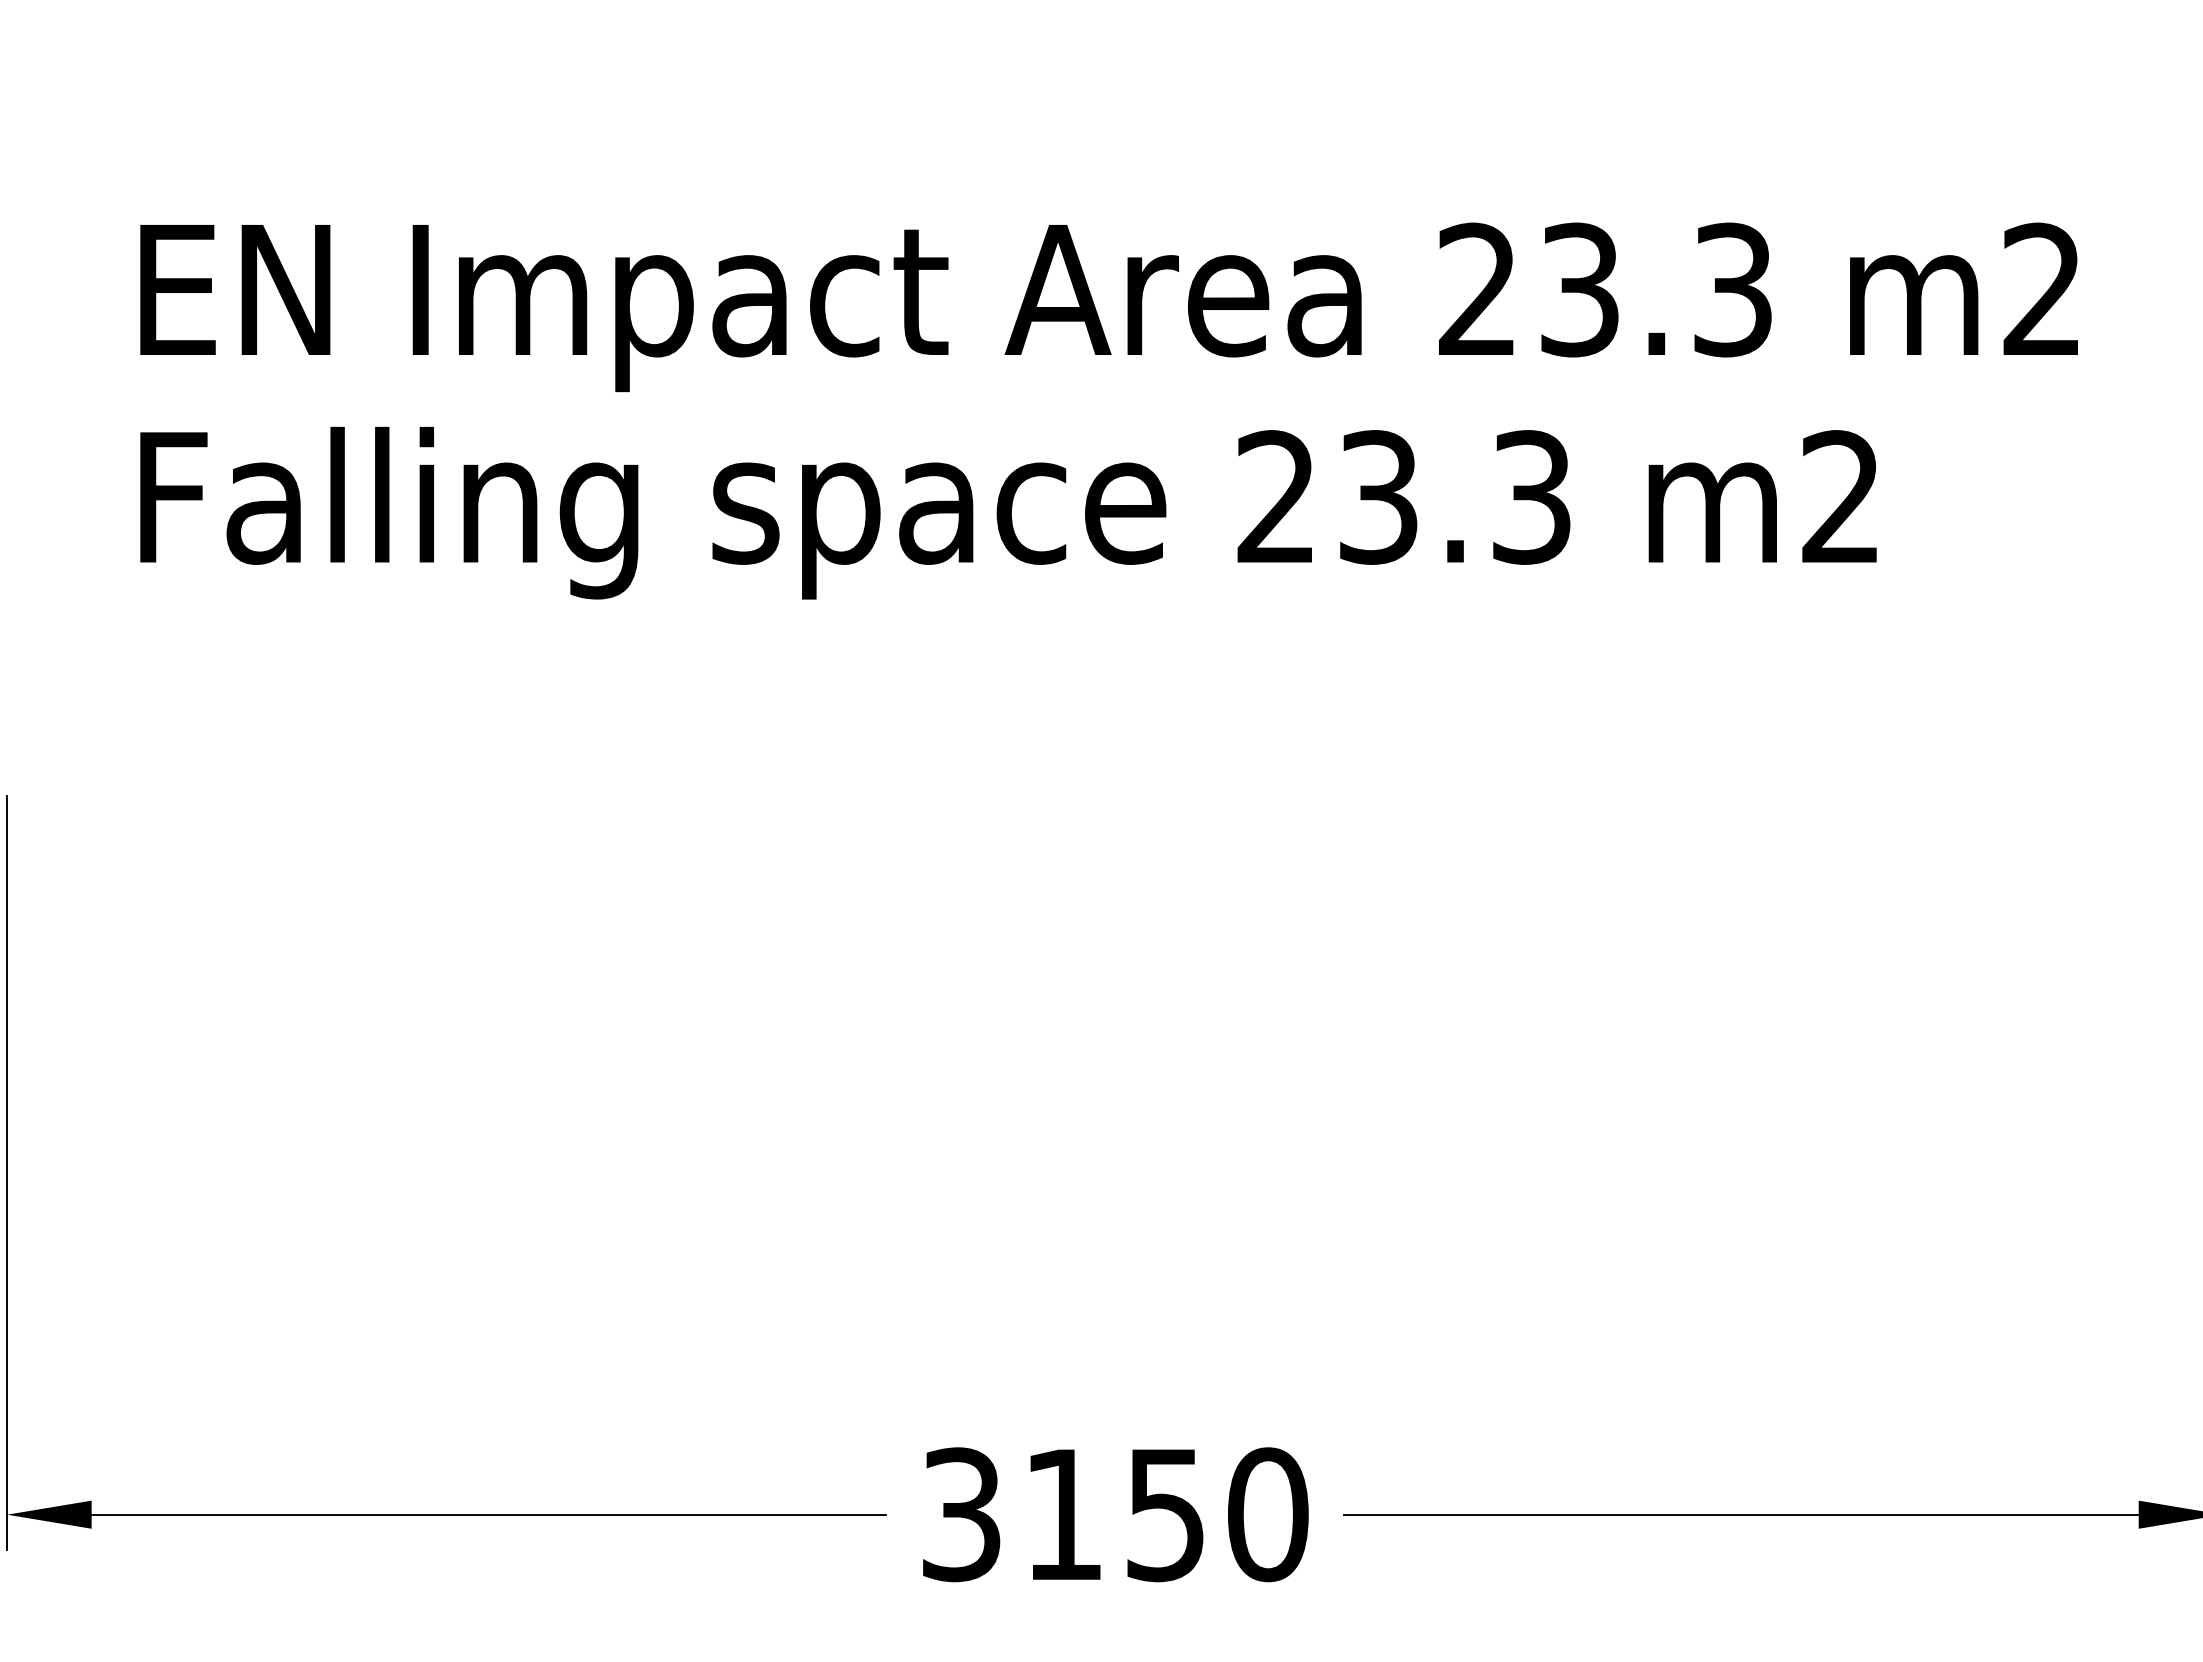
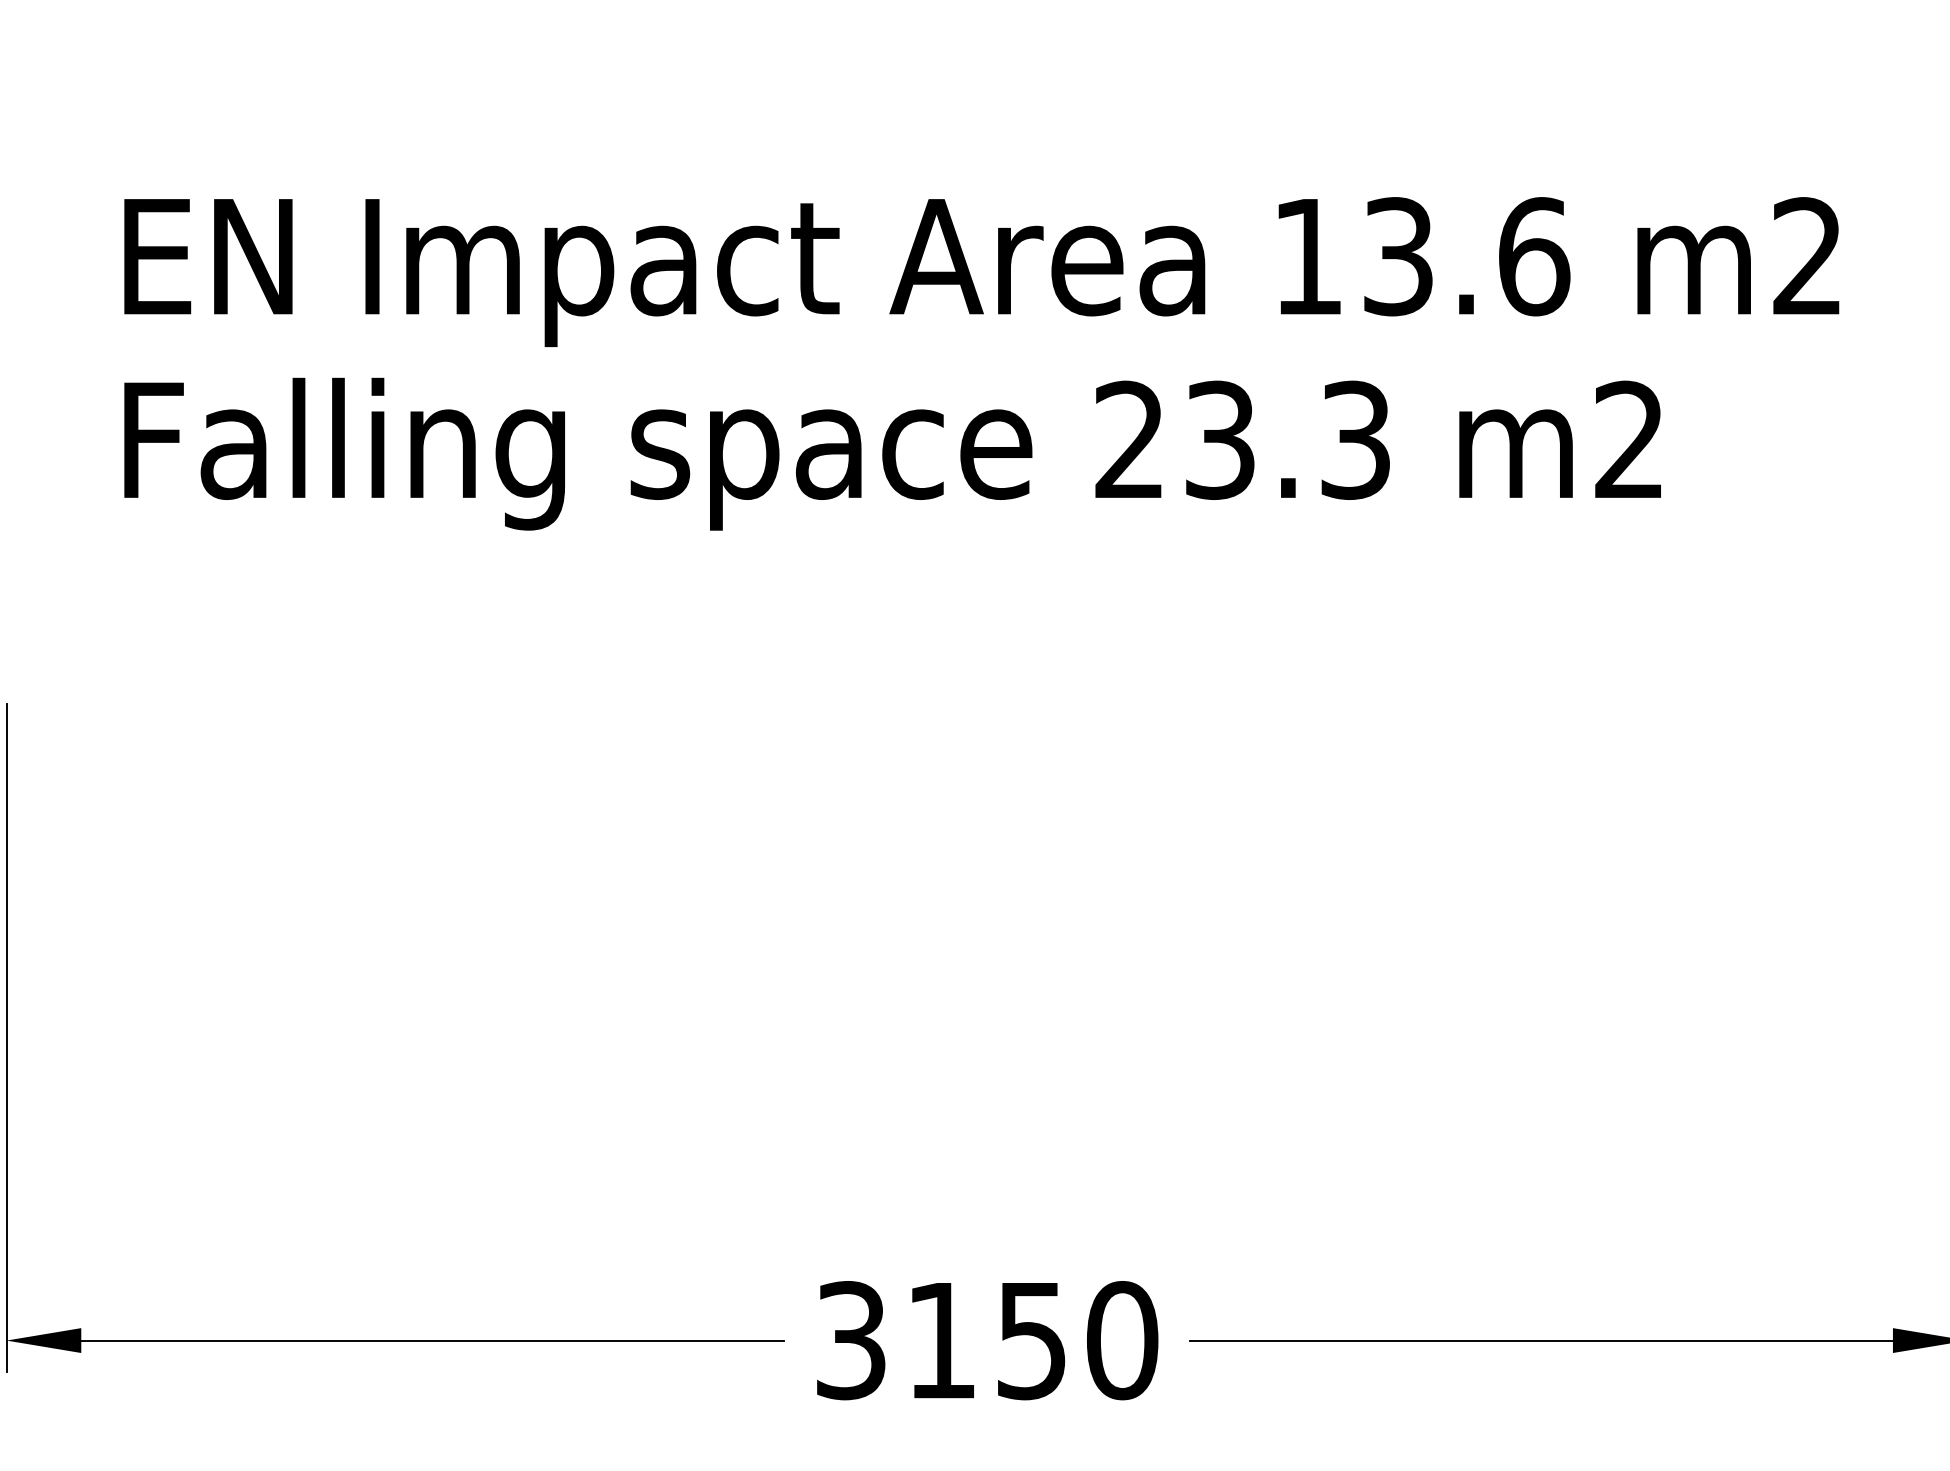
text: (1606, 289) -> (1421, 256), 23.3 -> 13.6

